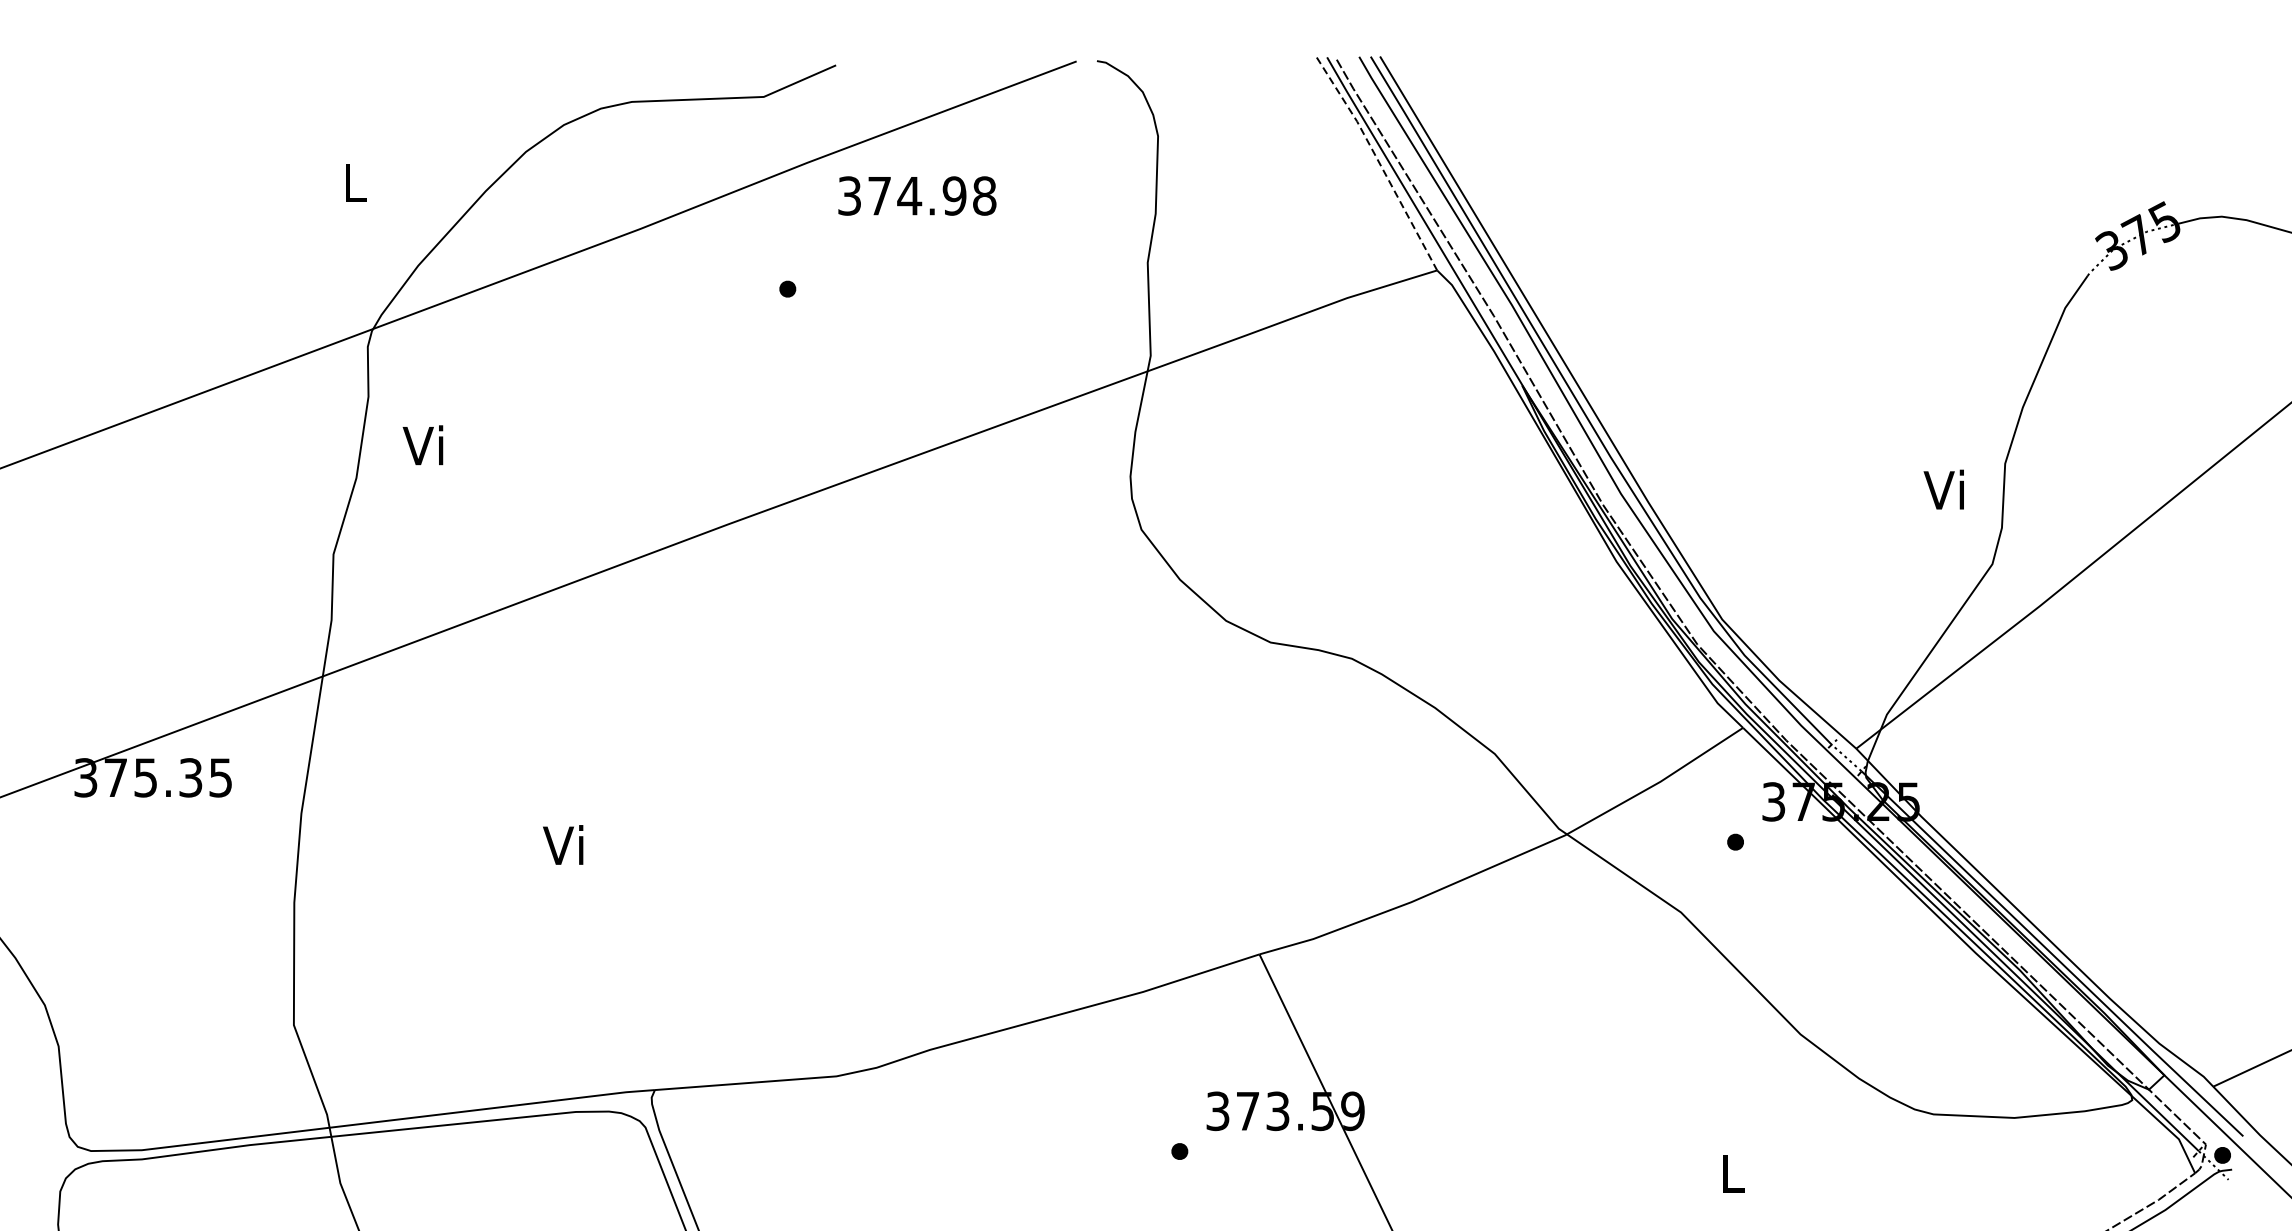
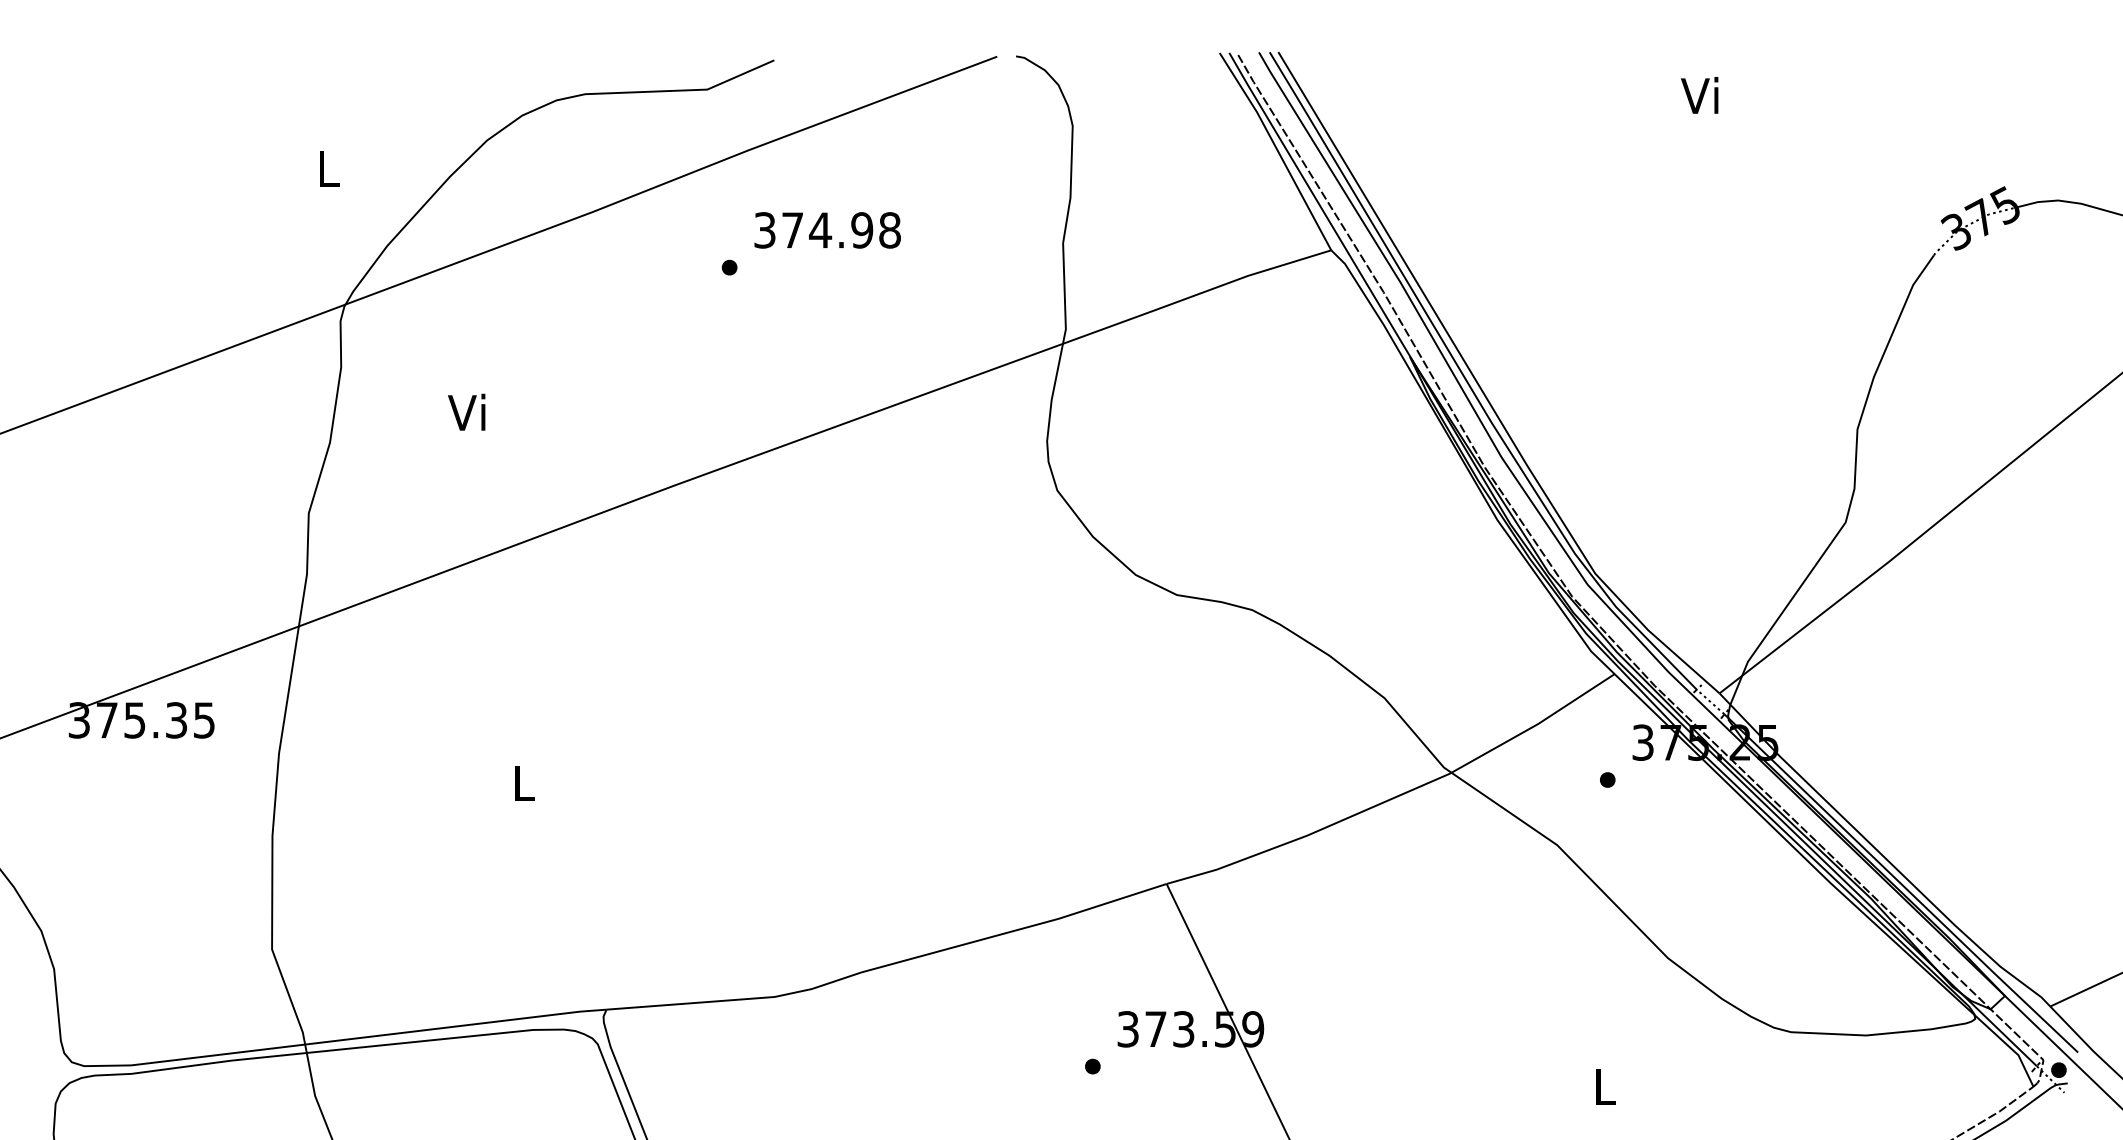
line: (1379, 162) -> (1277, 150), dashed -> solid
text: (917, 196) -> (827, 230), moved
text: (422, 444) -> (466, 411), moved
text: (1943, 489) -> (1699, 95), moved
text: (563, 844) -> (521, 782), Vi -> L

